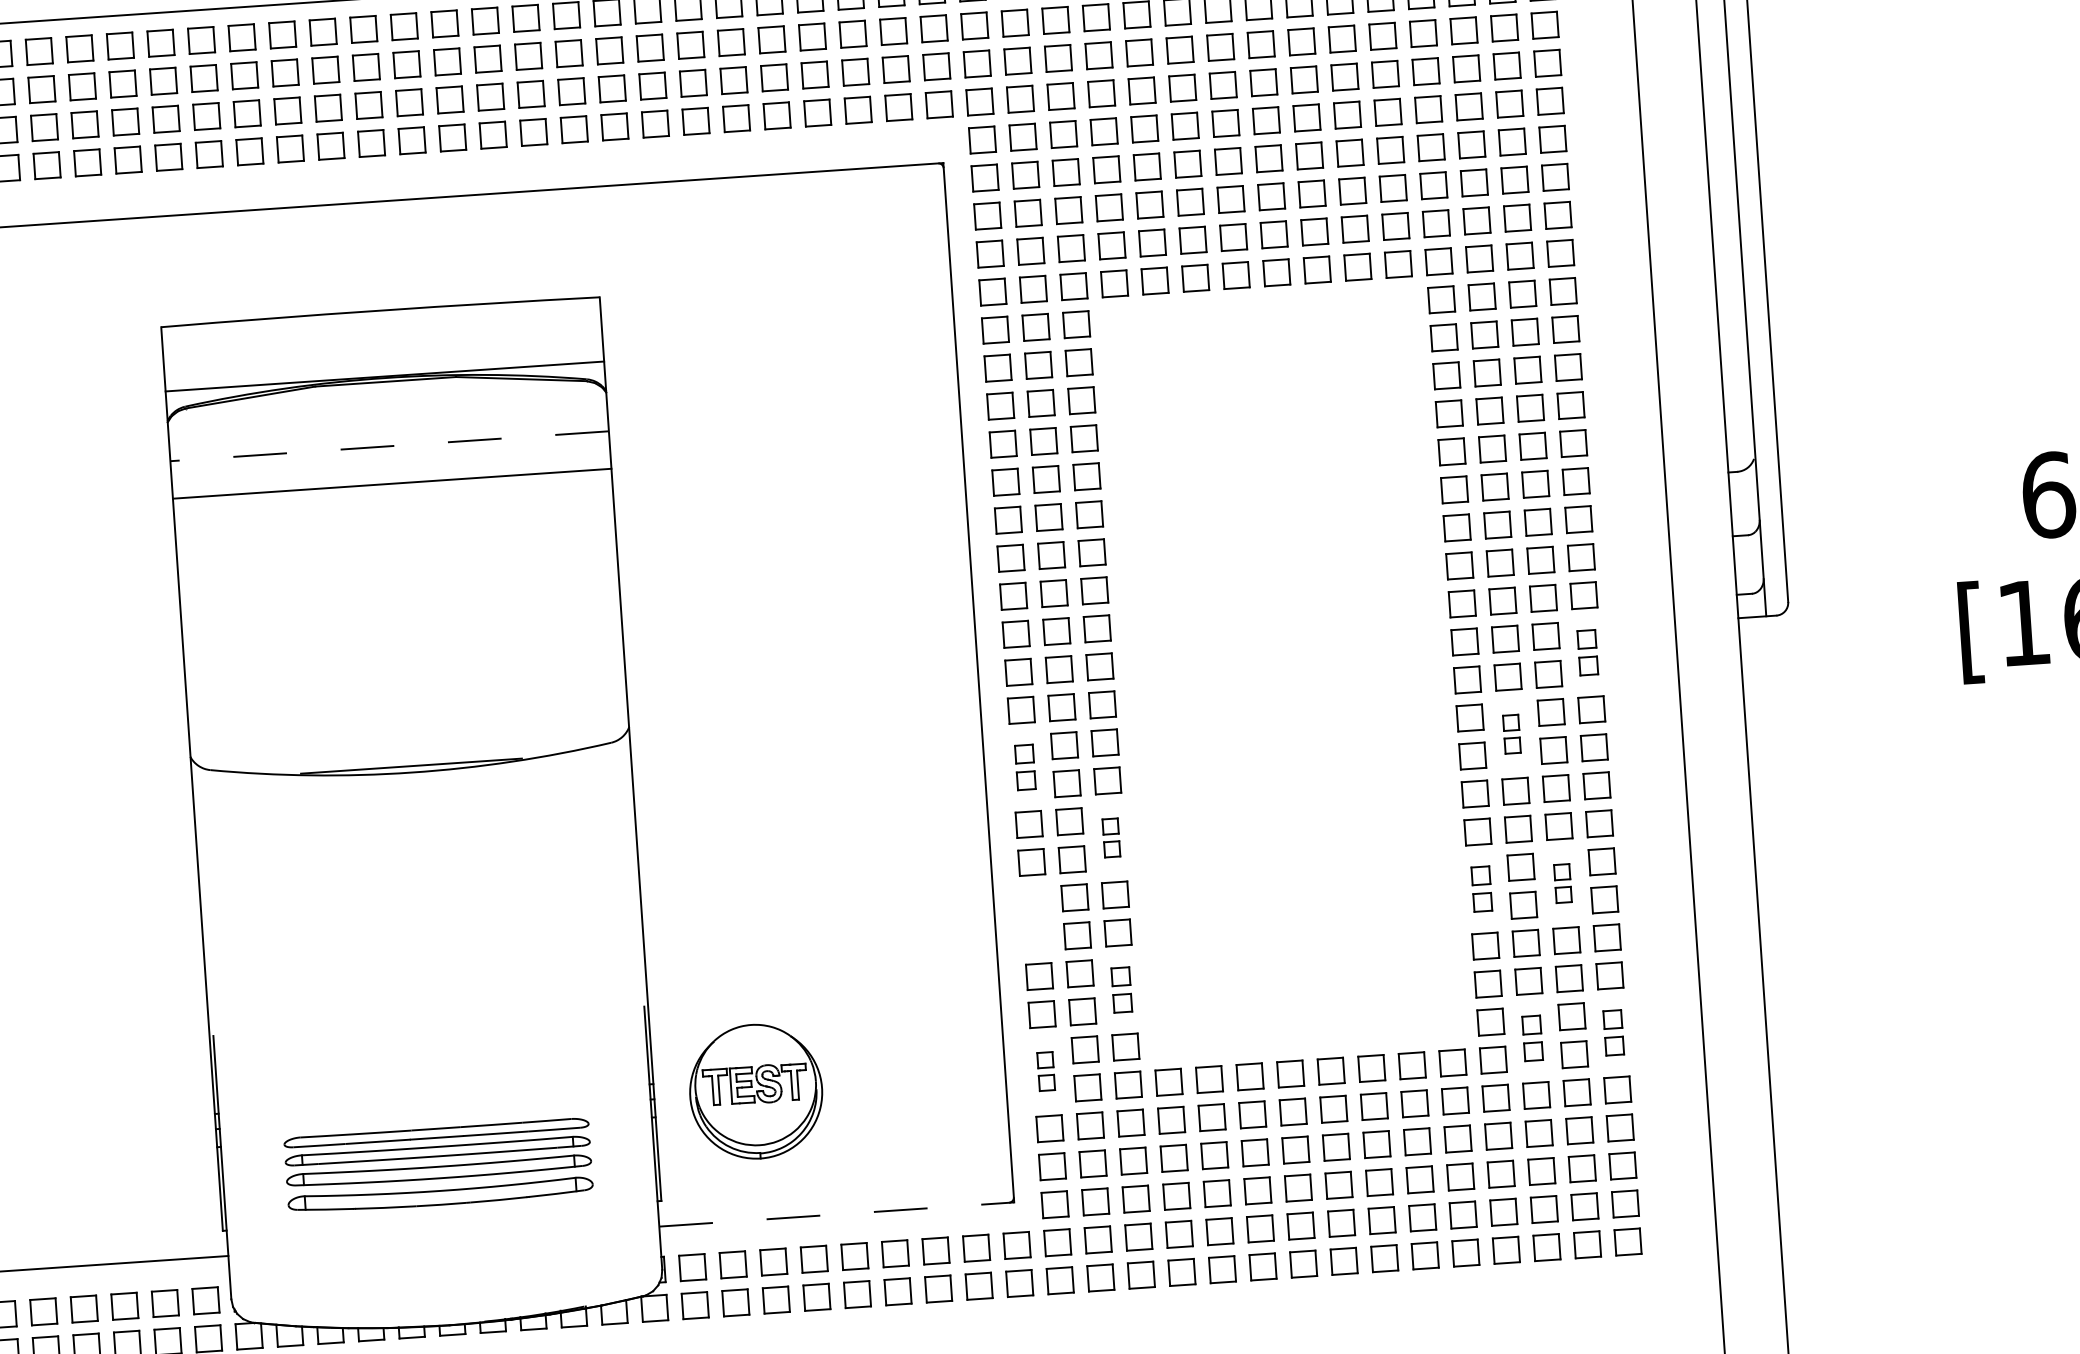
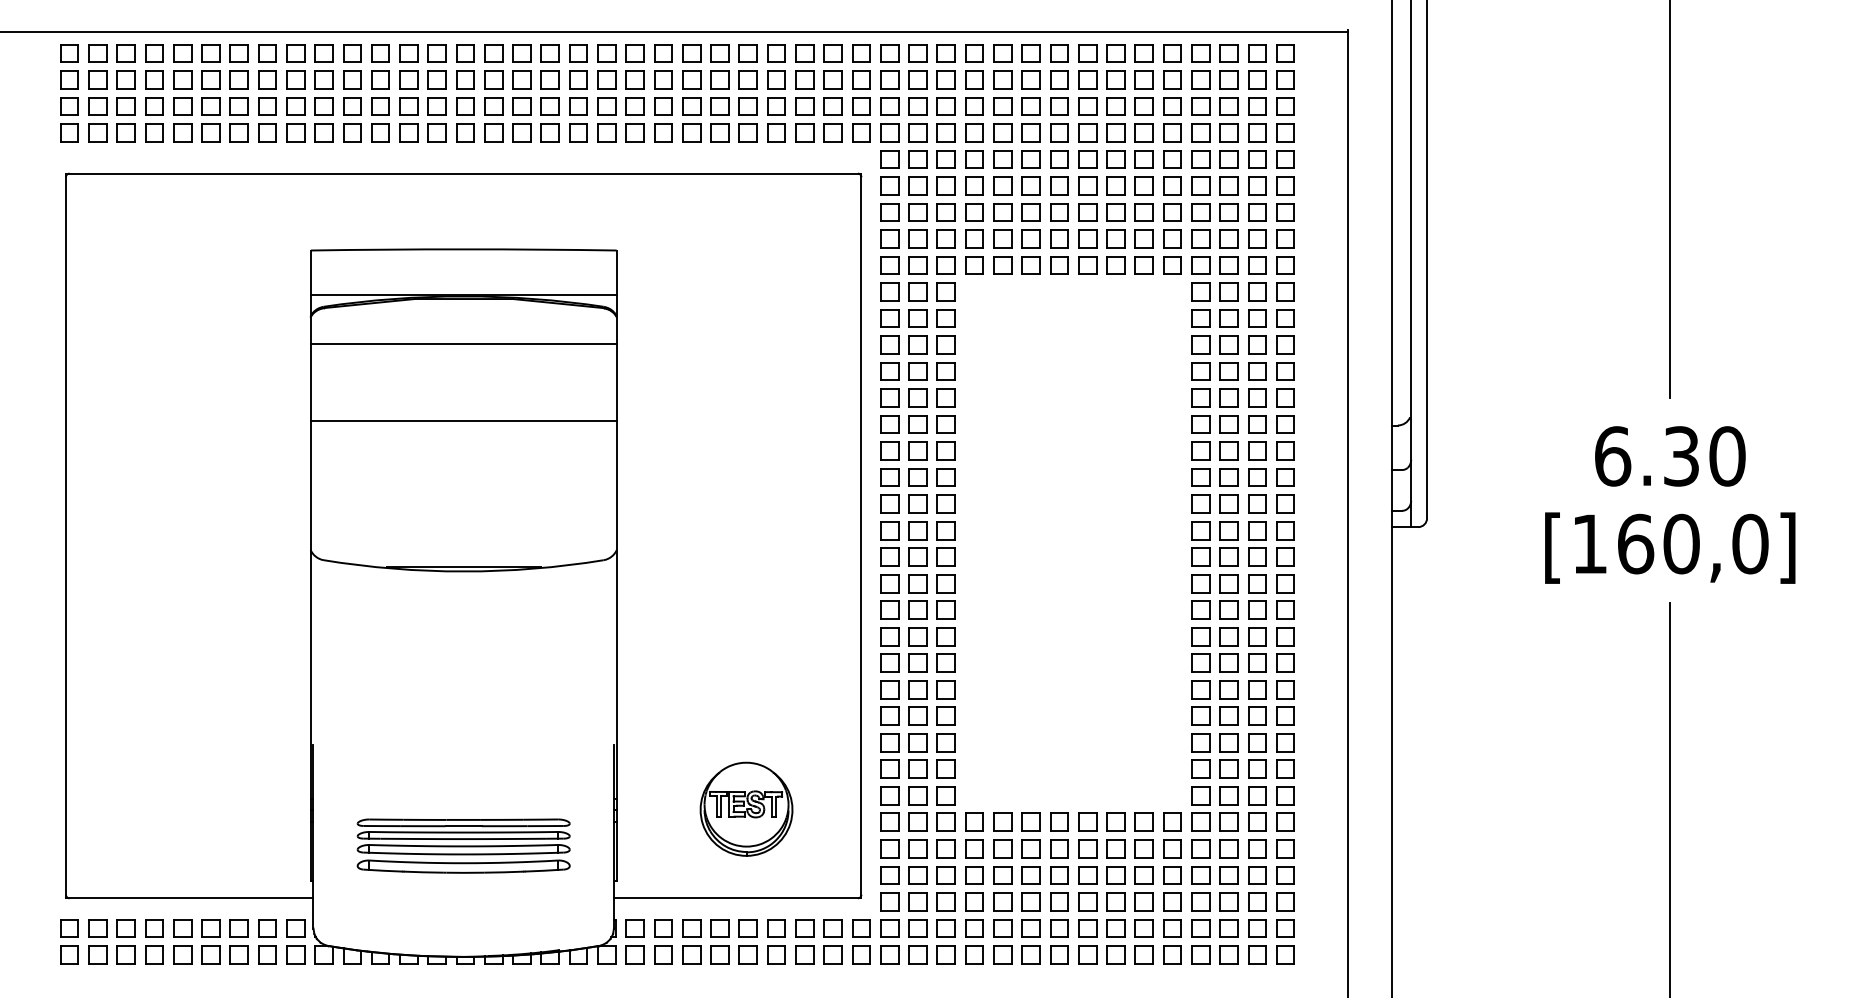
line: (389, 445) -> (463, 343), dashed -> solid
line: (391, 484) -> (463, 421), moved
part: (1587, 652) -> (1285, 543), size x1.43
part: (1511, 733) -> (1228, 596), size x1.67
part: (1024, 766) -> (889, 596), size x1.43
part: (1110, 837) -> (945, 649), size x1.67
part: (1563, 882) -> (1257, 702), size x1.67
part: (1481, 888) -> (1200, 702), size x1.43
part: (1035, 918) -> (889, 702), added
part: (1120, 989) -> (945, 755), size x1.43
part: (1613, 1032) -> (1285, 808), size x1.43
part: (1531, 1037) -> (1228, 808), size x1.43
part: (1045, 1070) -> (889, 808), size x1.67
part: (755, 1090) -> (746, 808), moved
line: (836, 1214) -> (737, 898), dashed -> solid

